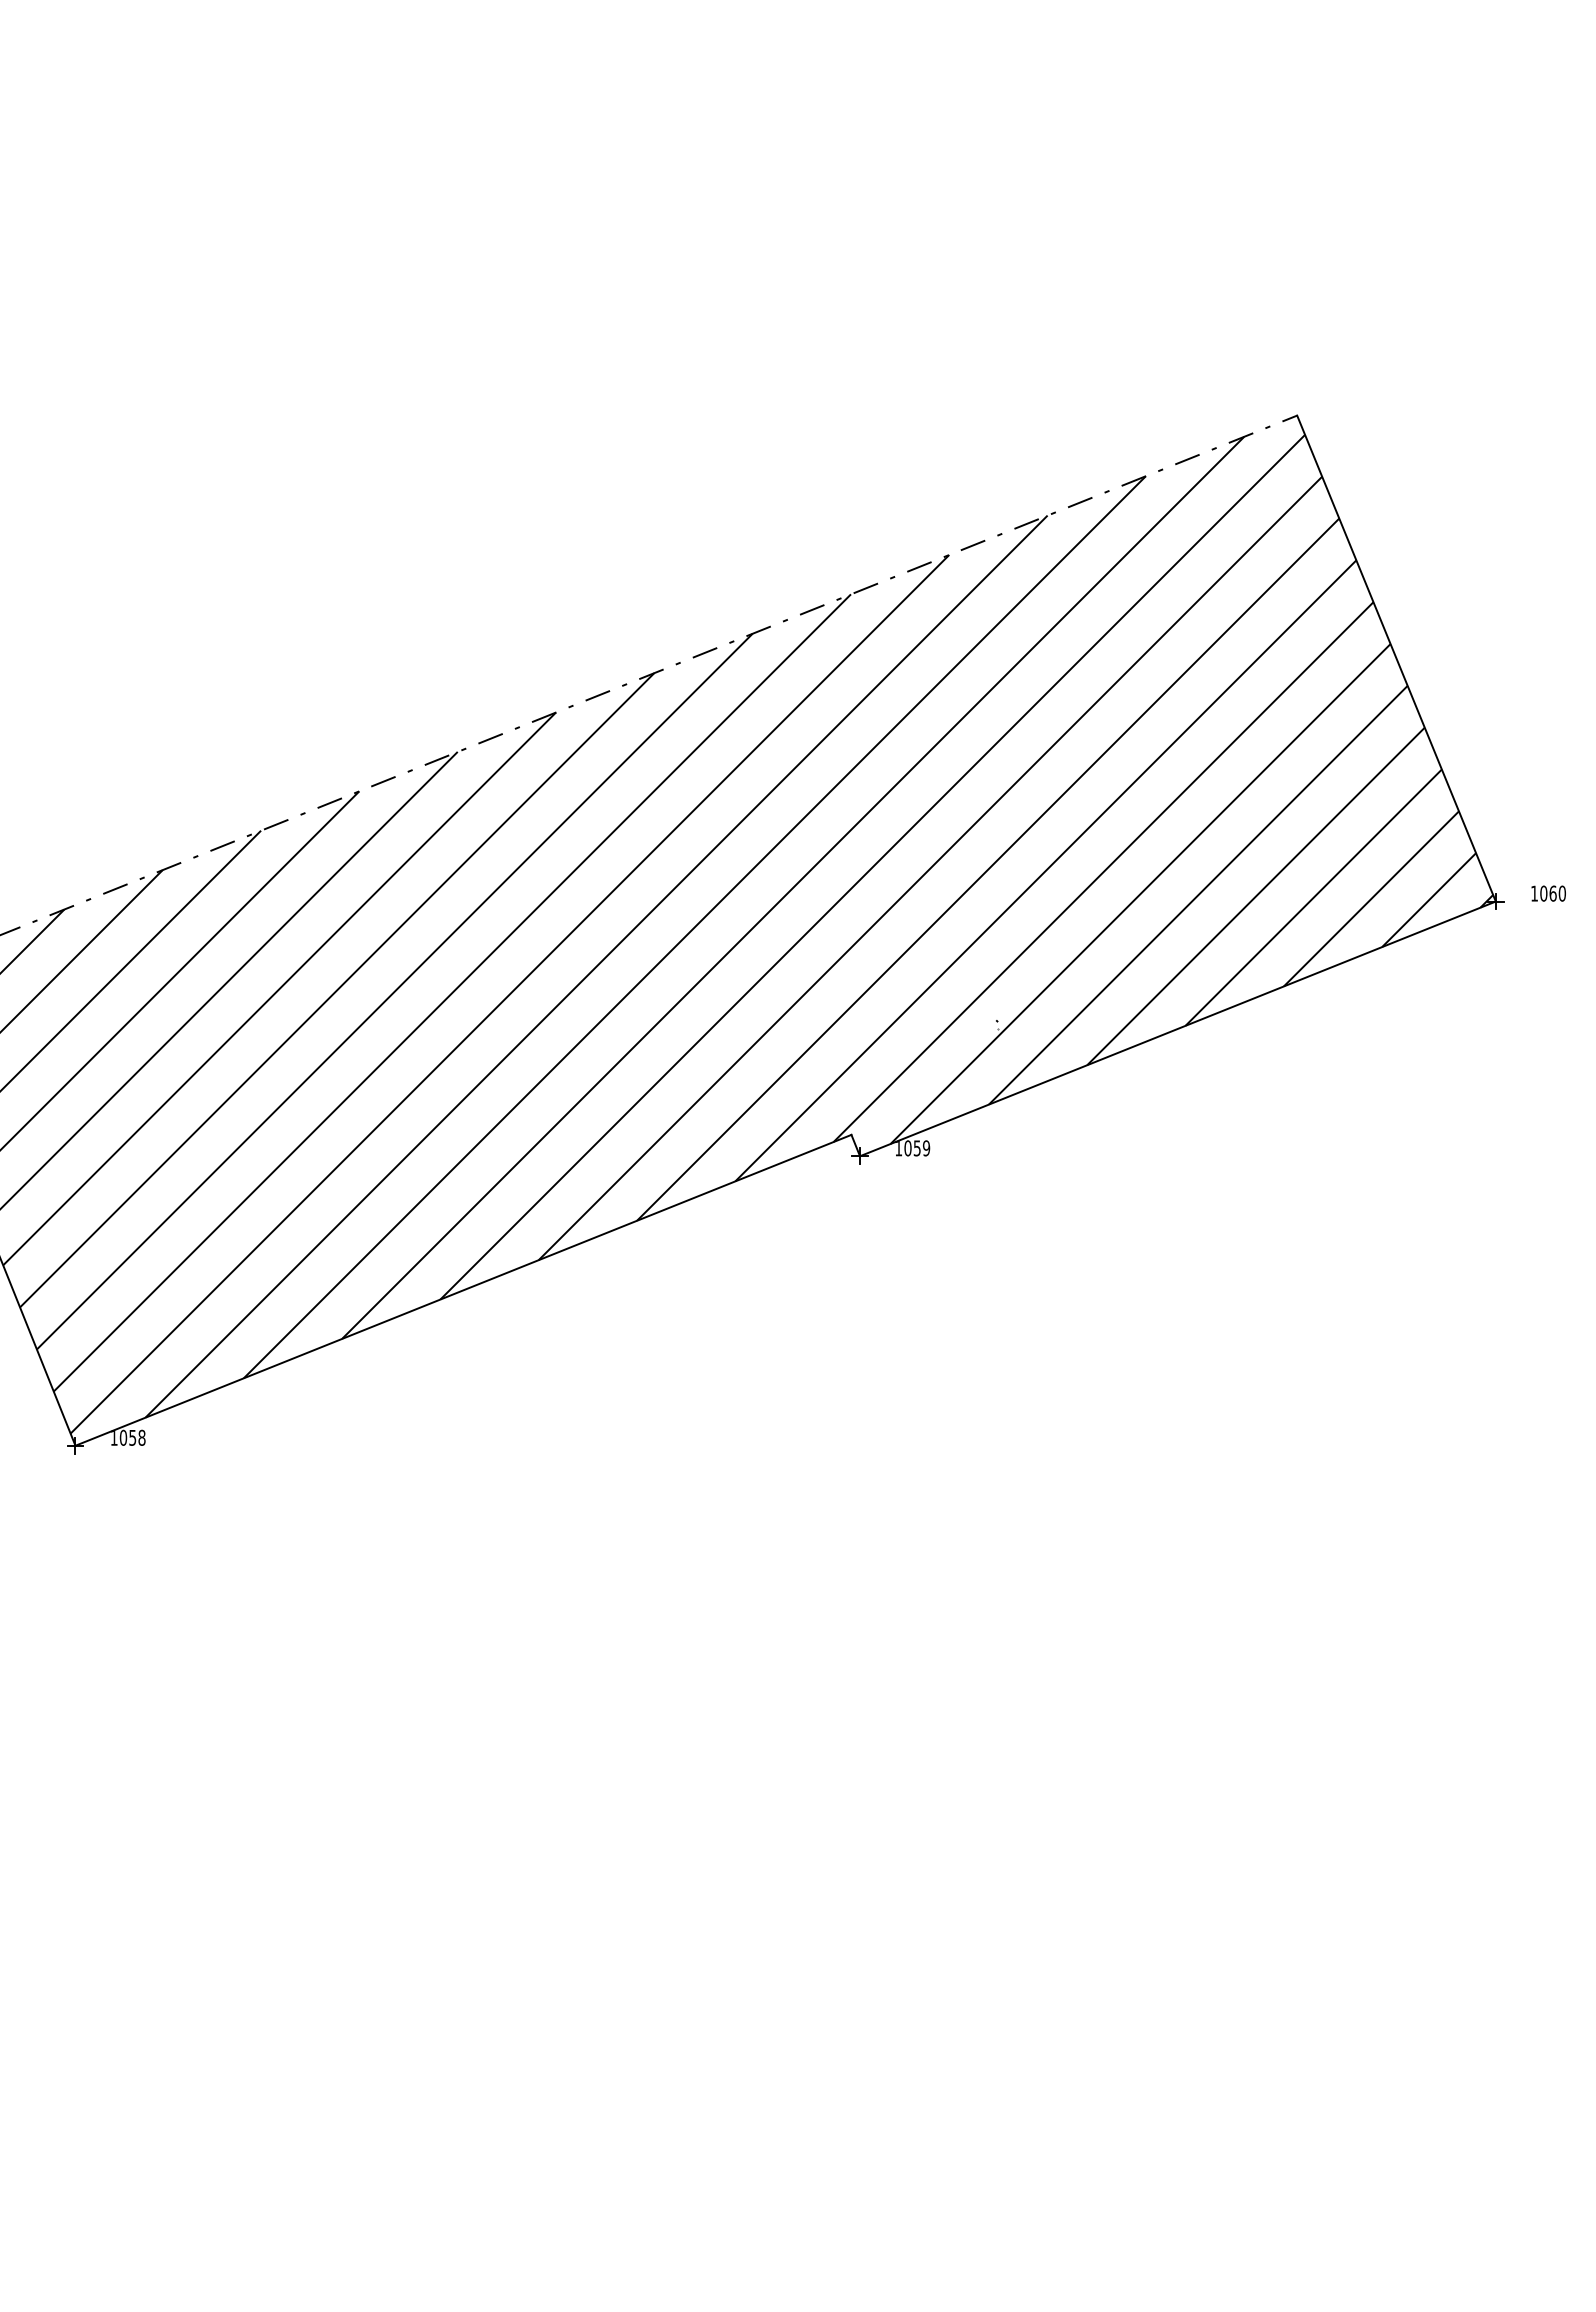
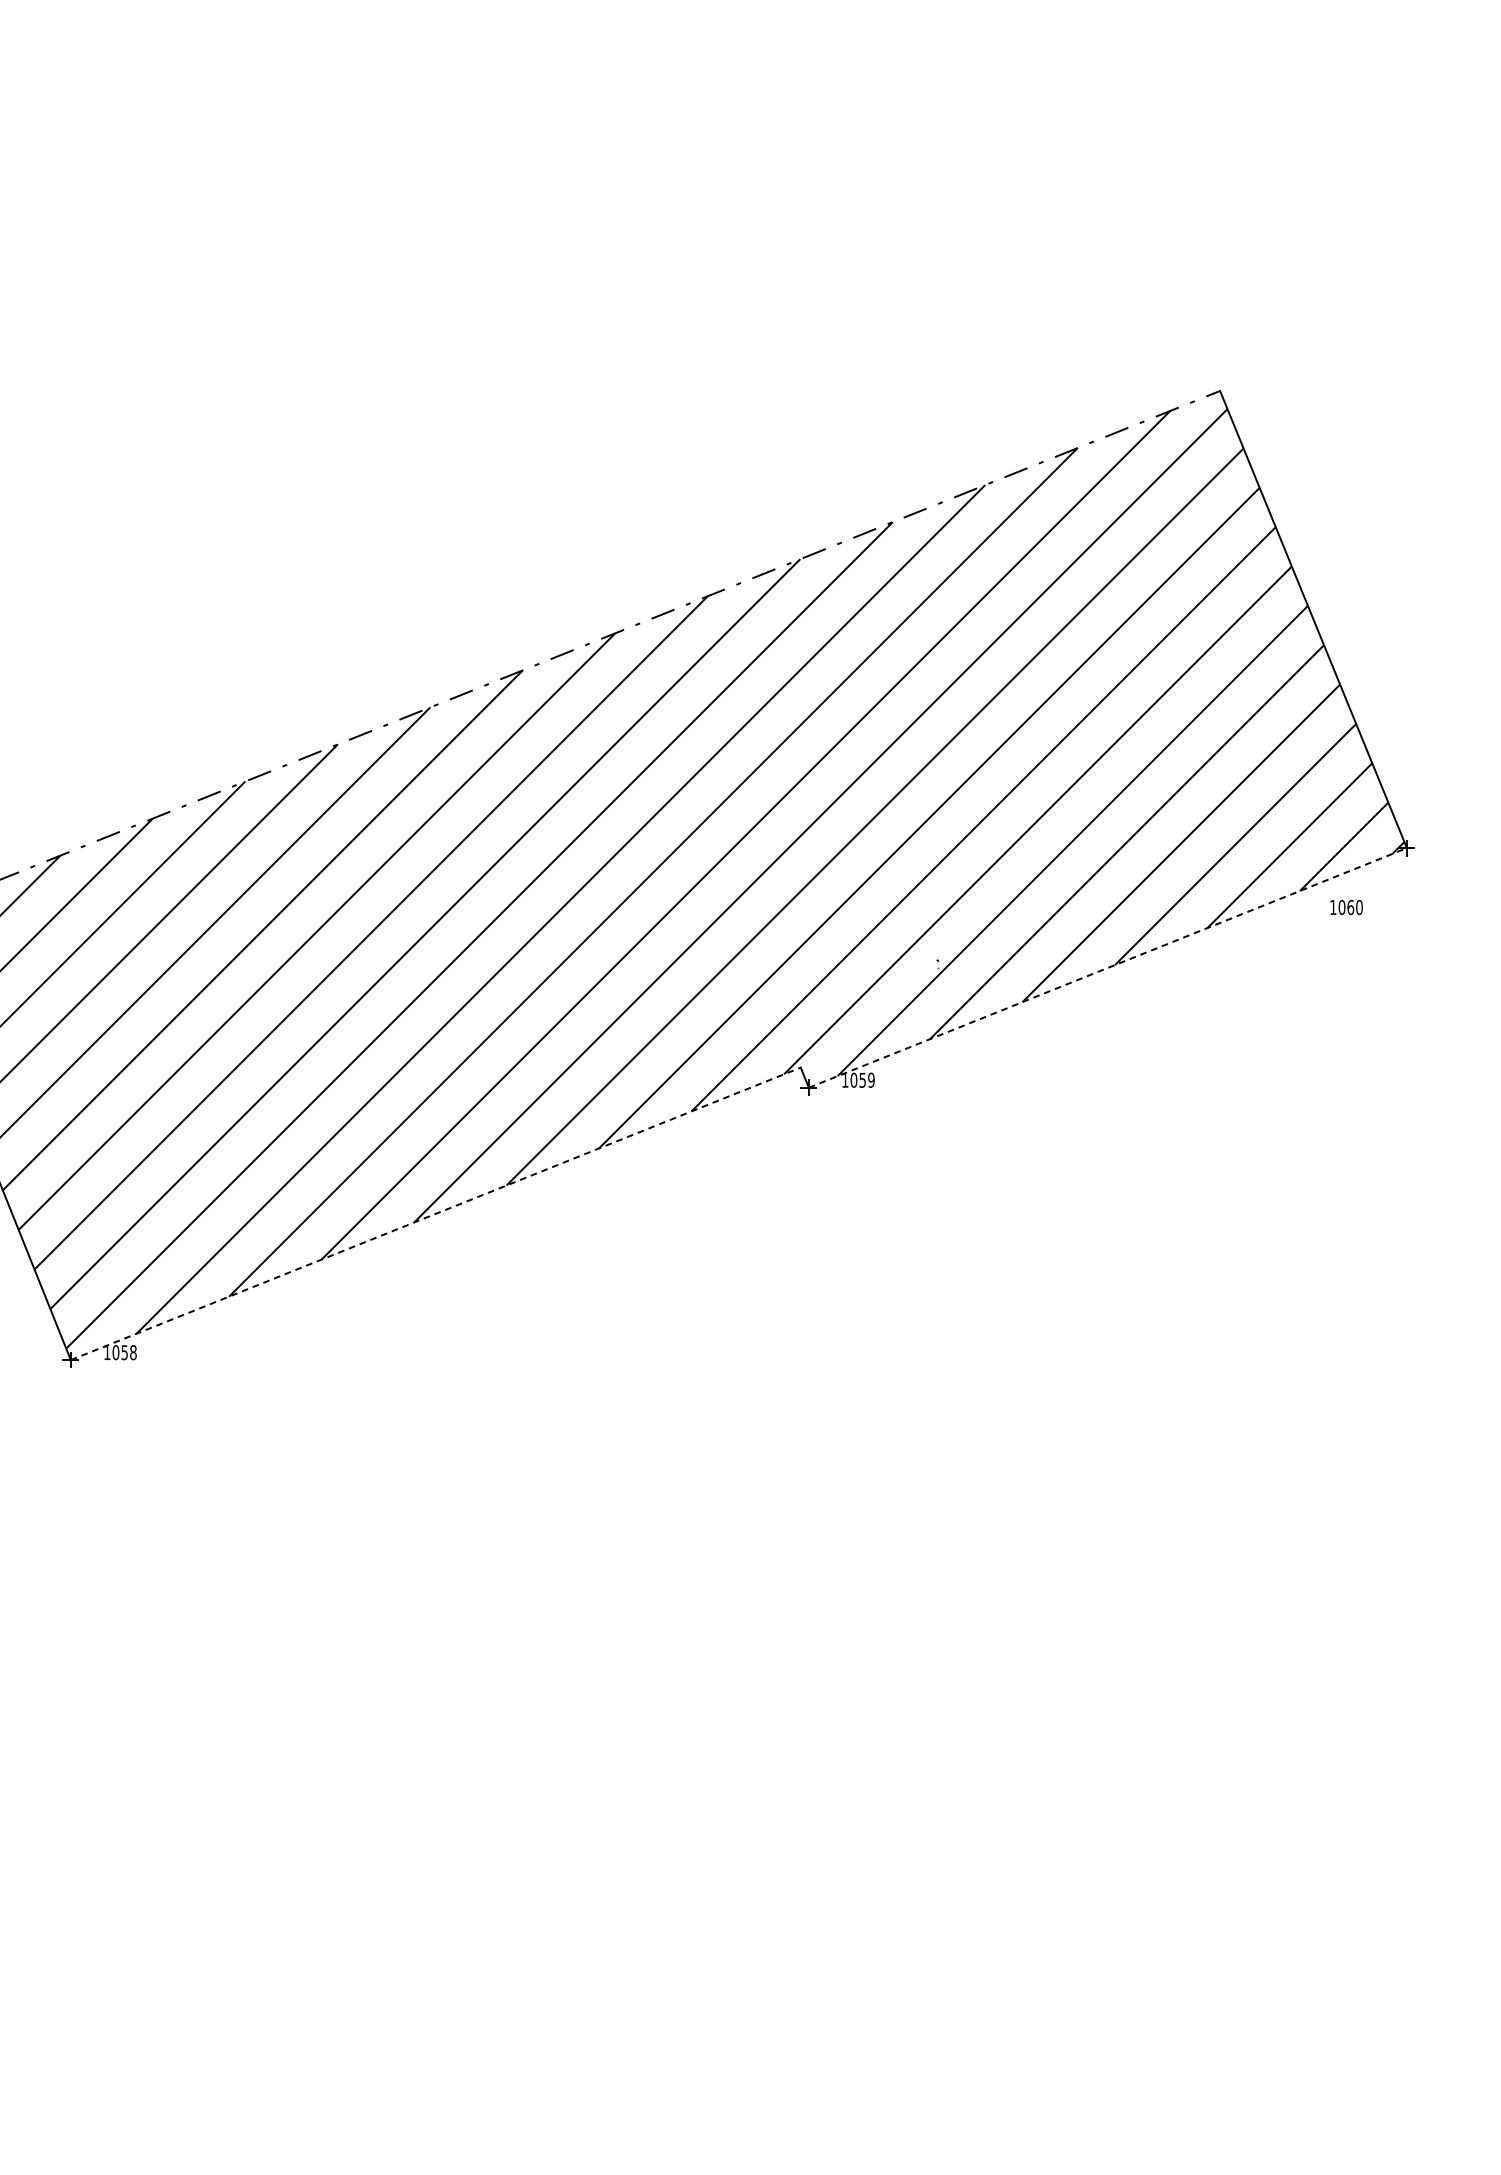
text: (1548, 893) -> (1346, 907), moved
line: (1178, 1028) -> (1108, 967), solid -> dashed
line: (463, 1290) -> (435, 1214), solid -> dashed

